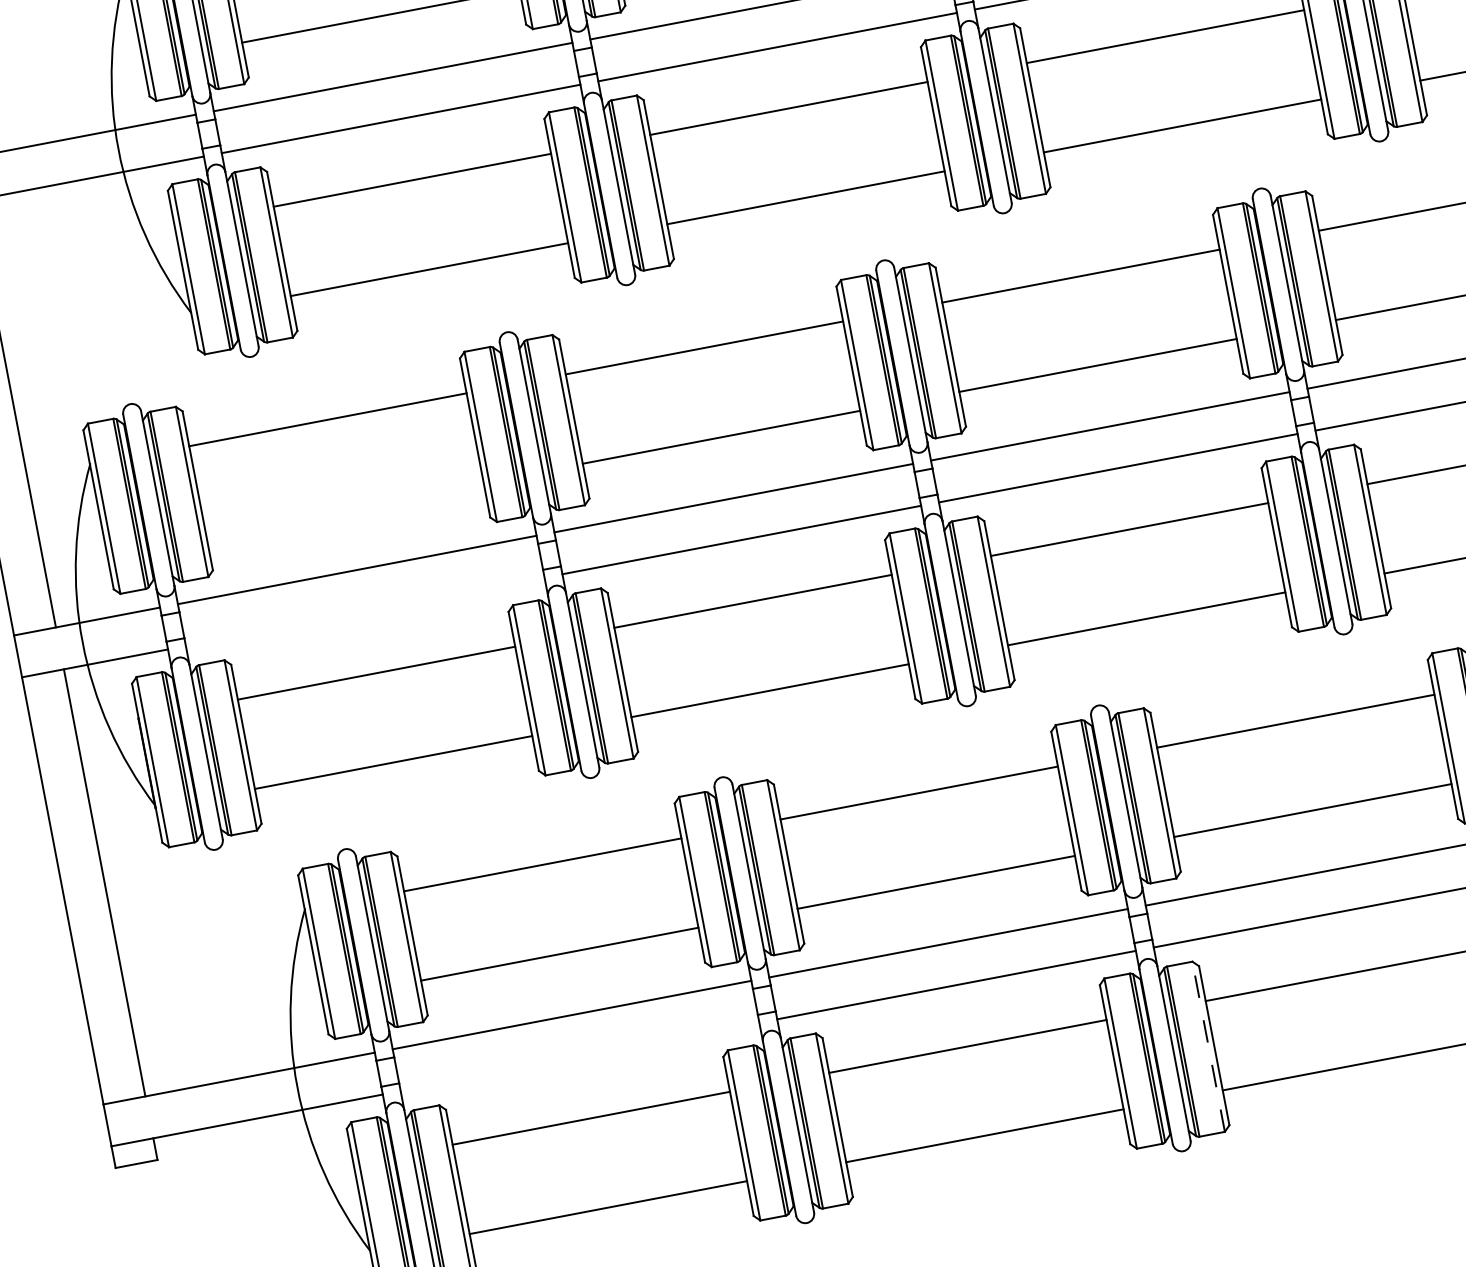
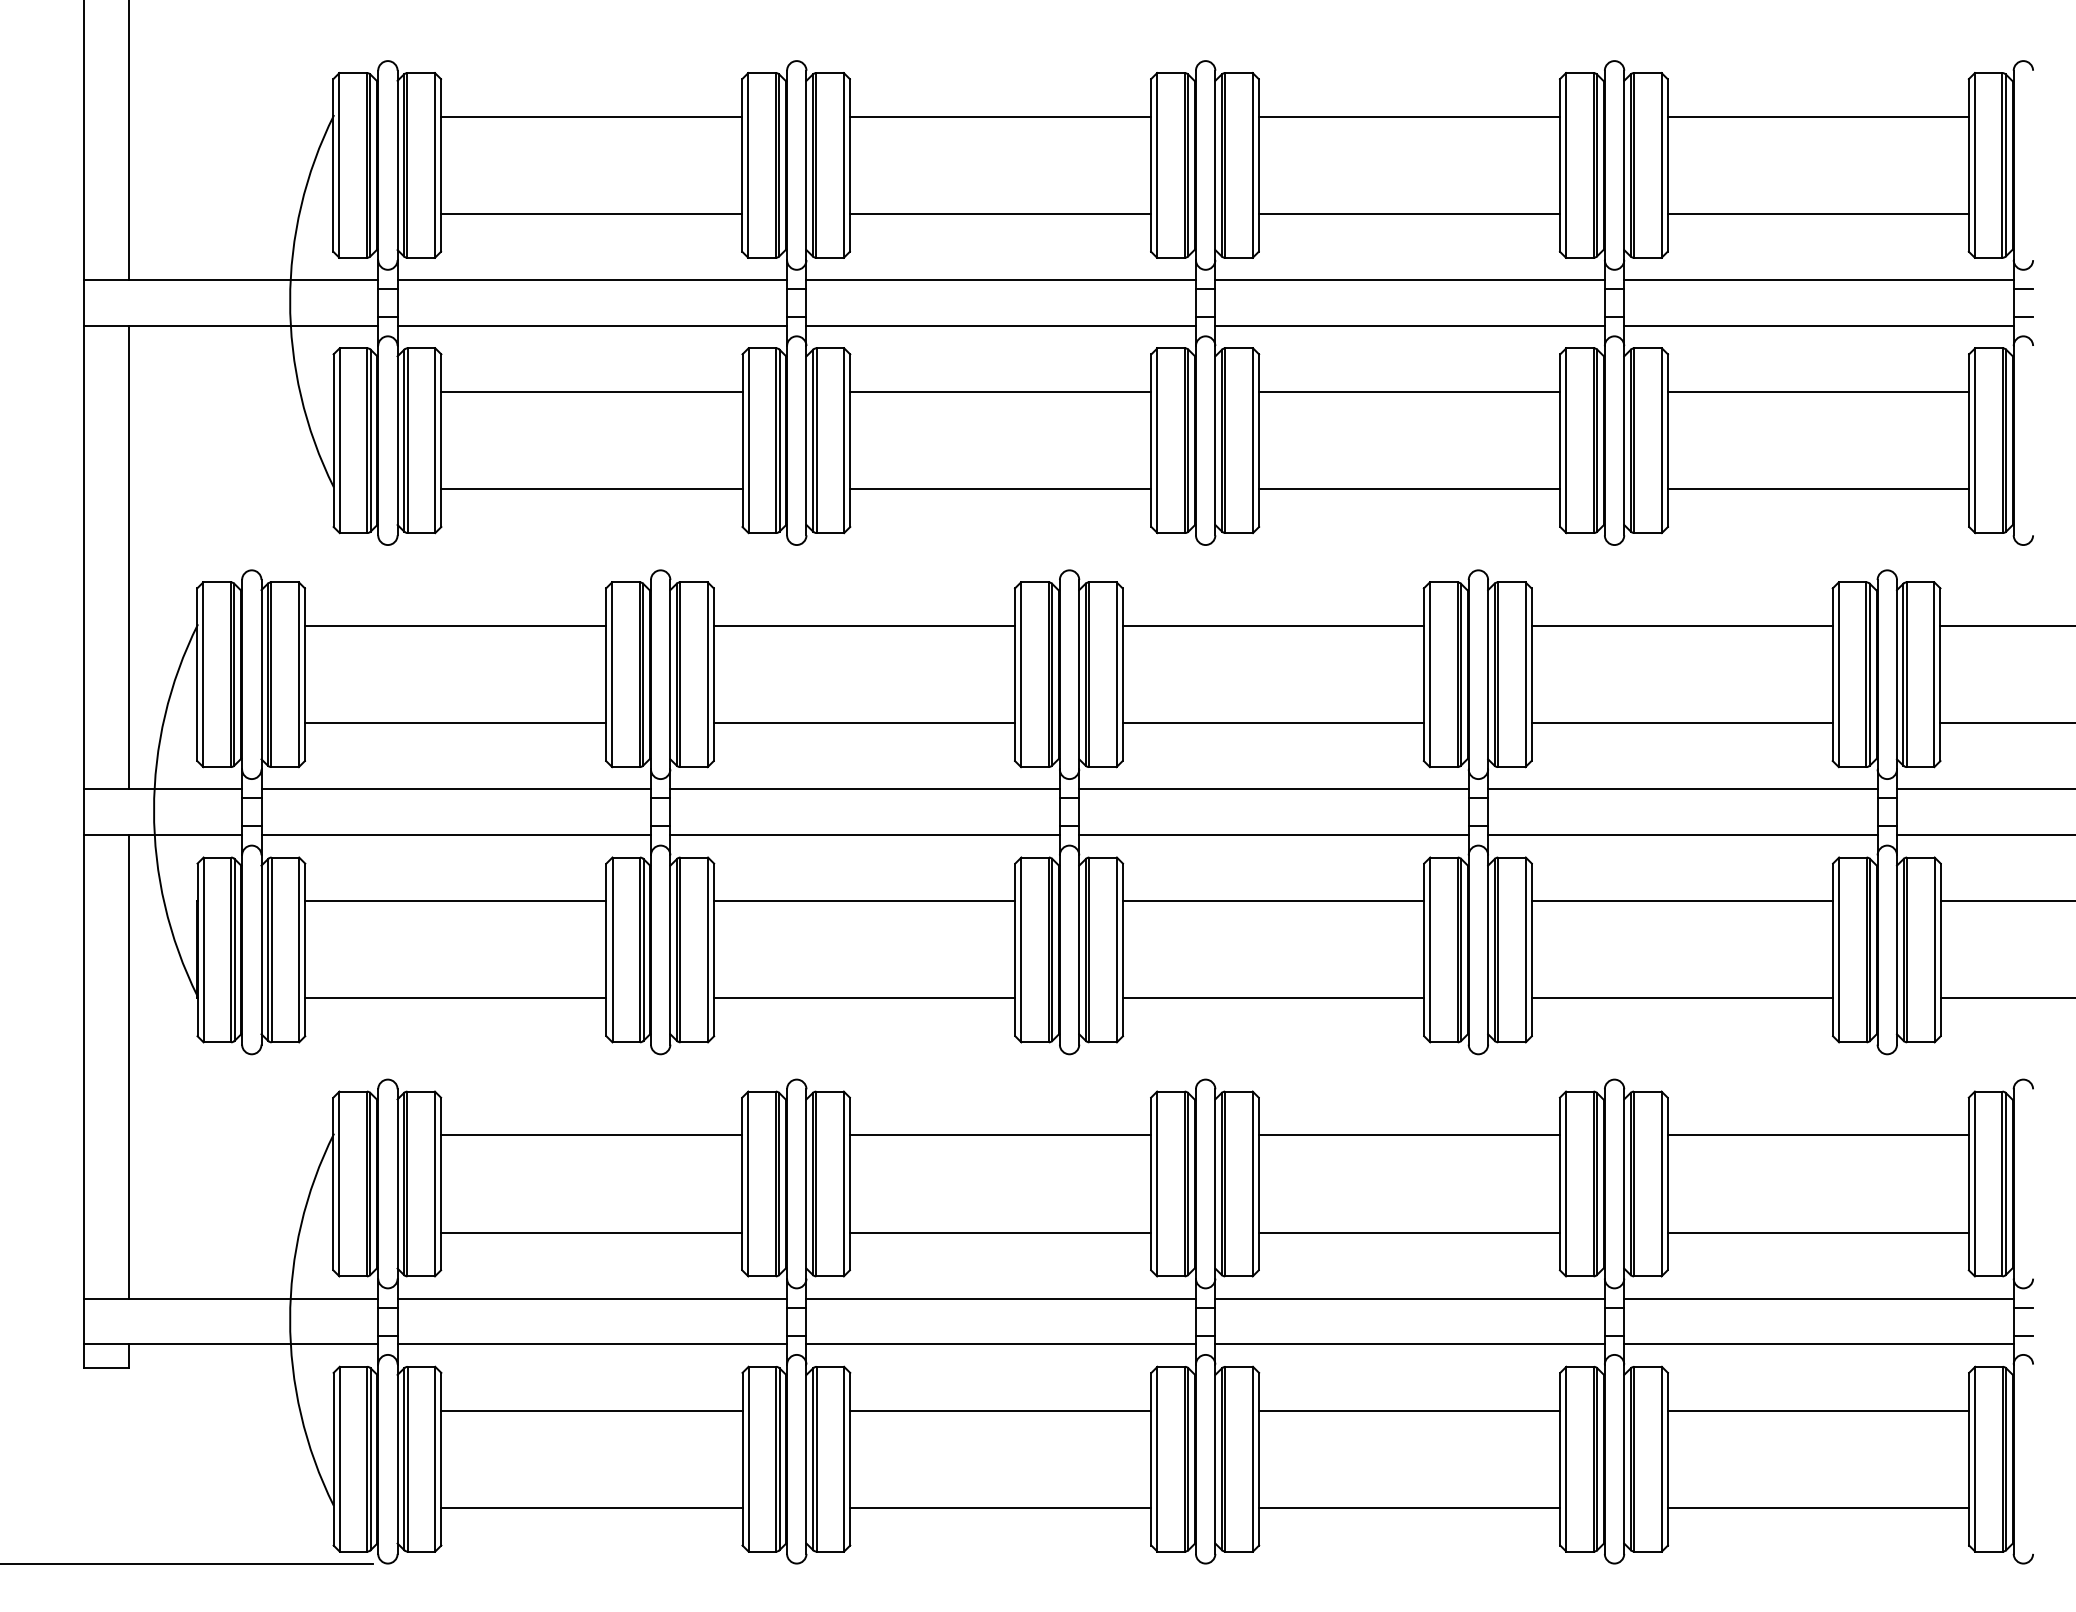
line: (344, 509) -> (455, 723), added
line: (364, 611) -> (455, 834), added
line: (1208, 1046) -> (1253, 1458), dashed -> solid
line: (580, 1057) -> (592, 1344), added

